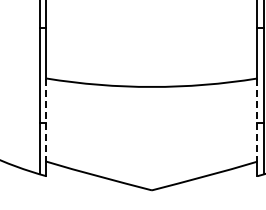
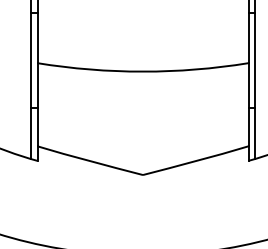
line: (46, 119) -> (37, 104), dashed -> solid
line: (257, 119) -> (248, 104), dashed -> solid

